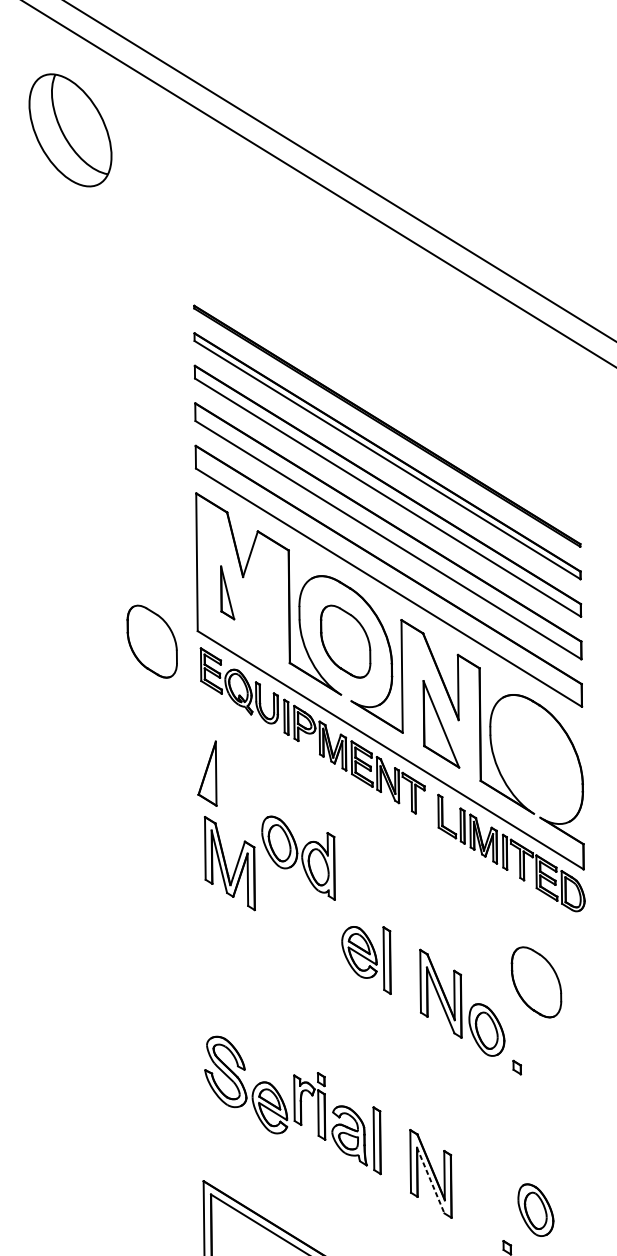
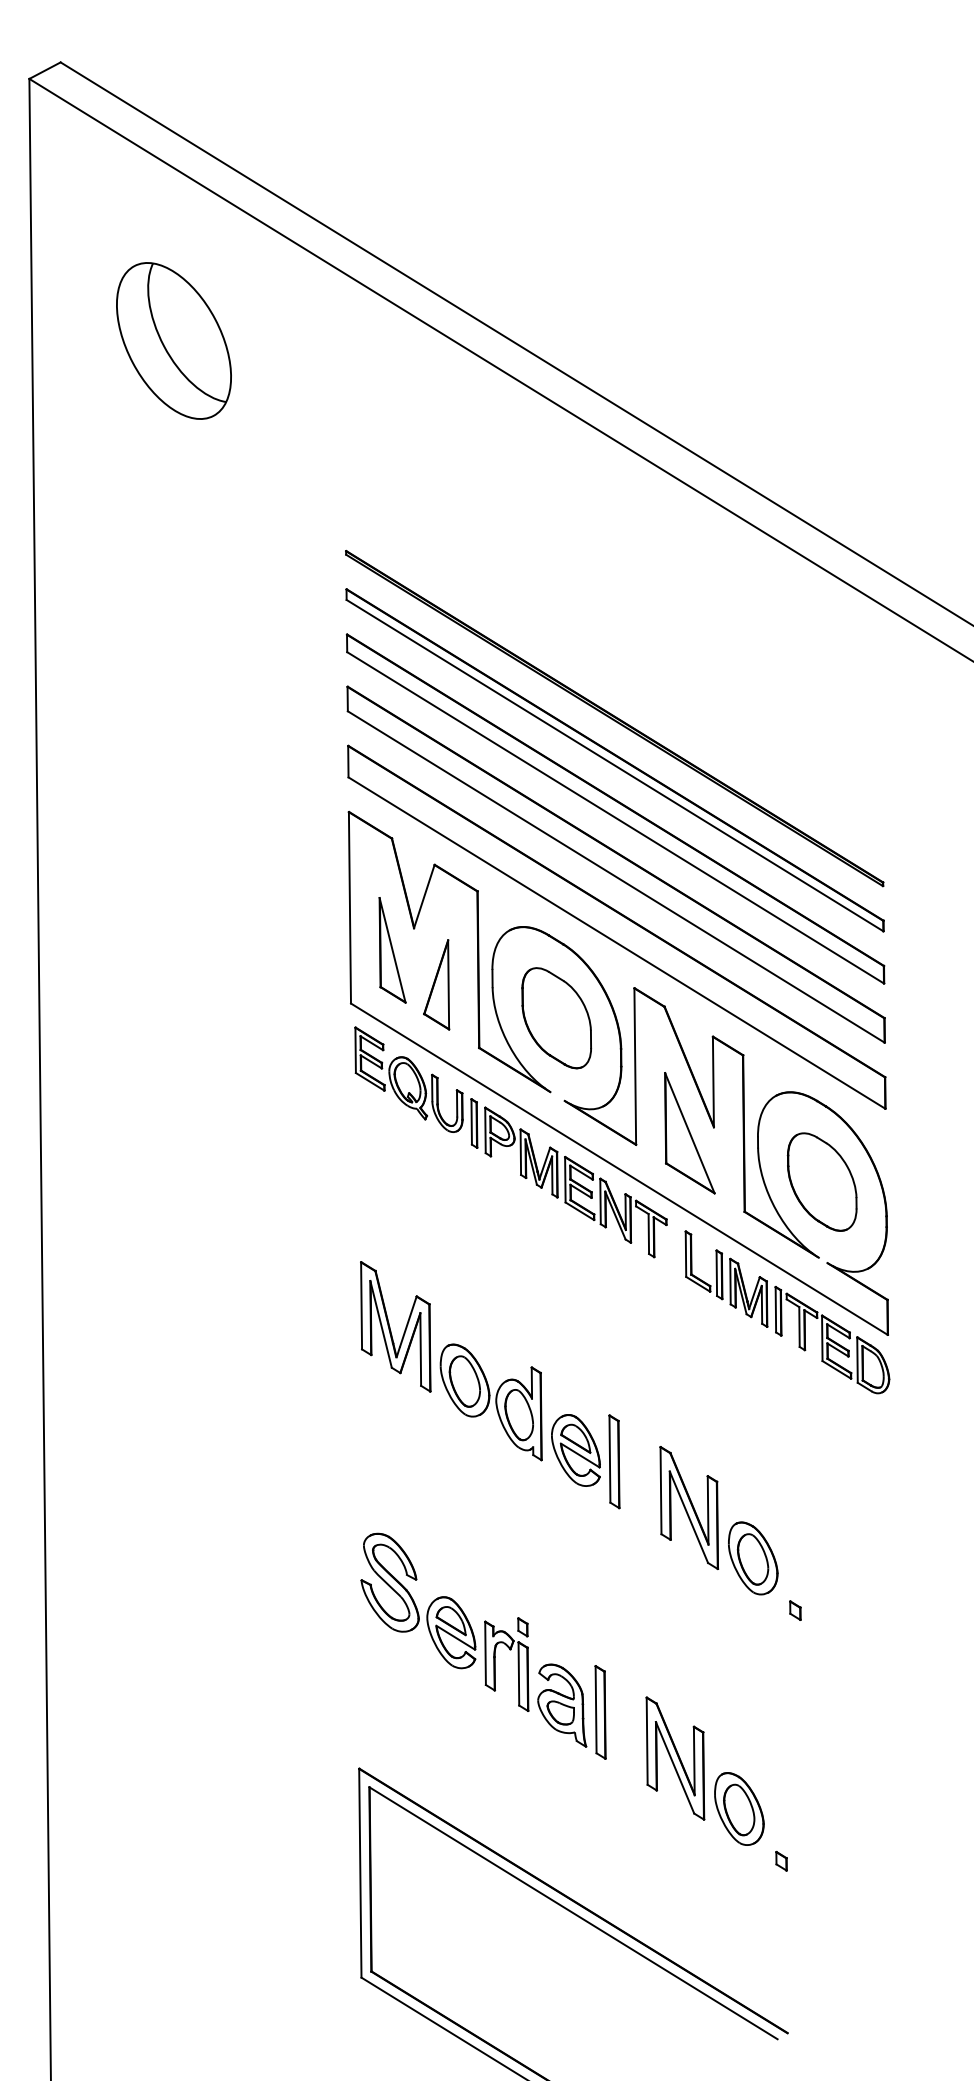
part: (70, 130) -> (173, 340), moved
part: (227, 592) -> (392, 950), size x1.43
part: (152, 641) -> (287, 1018), removed
part: (207, 773) -> (436, 984), moved
part: (298, 858) -> (490, 1402), moved
part: (535, 981) -> (821, 1181), moved
part: (246, 1084) -> (418, 1600), moved
line: (431, 1180) -> (675, 1767), dashed -> solid
part: (535, 1209) -> (739, 1808), moved

